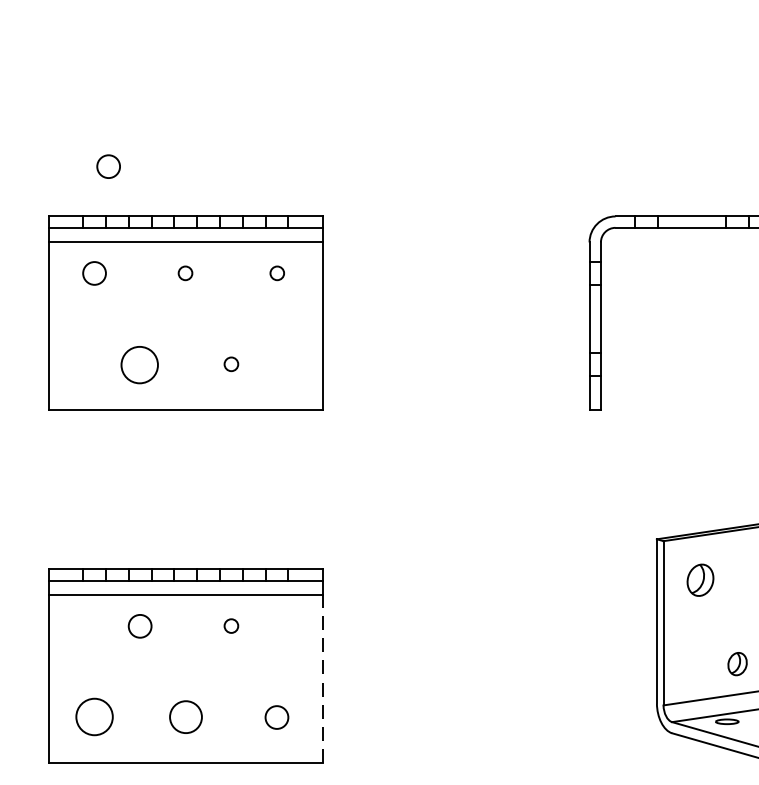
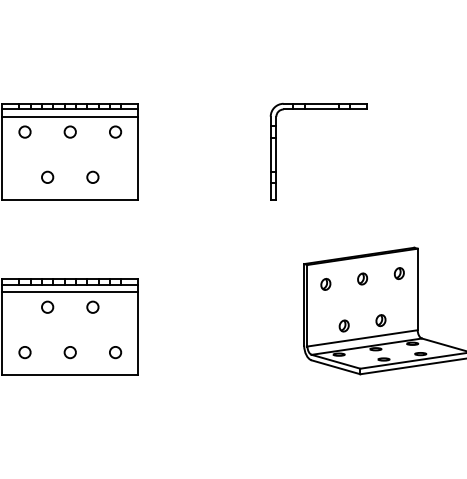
circle: (107, 165) -> (31, 78), removed
circle: (184, 272) -> (69, 131), size x1.67
circle: (276, 272) -> (115, 131), size x1.67
circle: (139, 362) -> (47, 176), size x0.62
circle: (230, 362) -> (92, 176), size x1.67
part: (699, 580) -> (325, 284), size x0.71
circle: (230, 624) -> (92, 306), size x1.67
line: (323, 679) -> (138, 333), dashed -> solid
circle: (93, 717) -> (24, 352), size x0.62
circle: (184, 717) -> (69, 352), size x0.71

